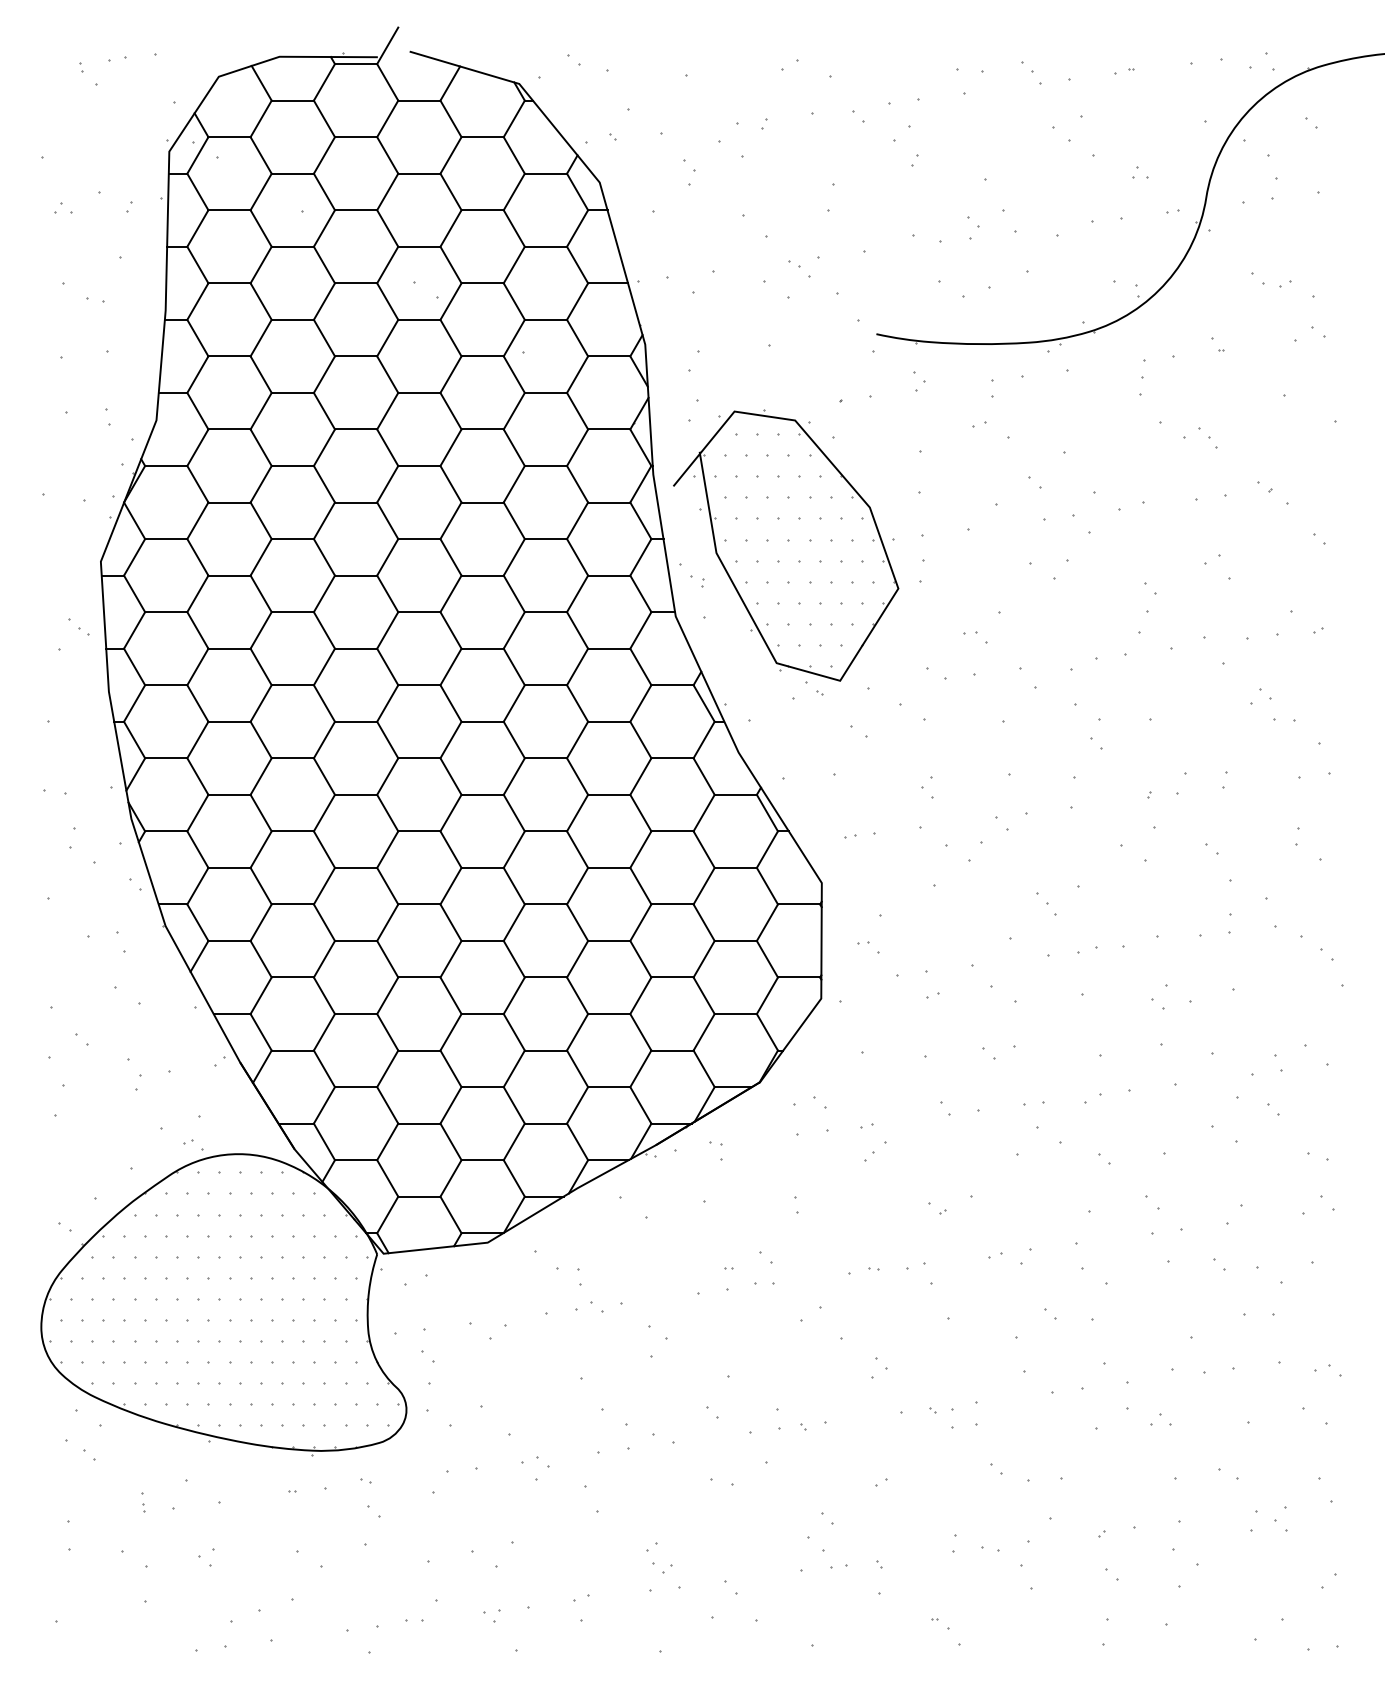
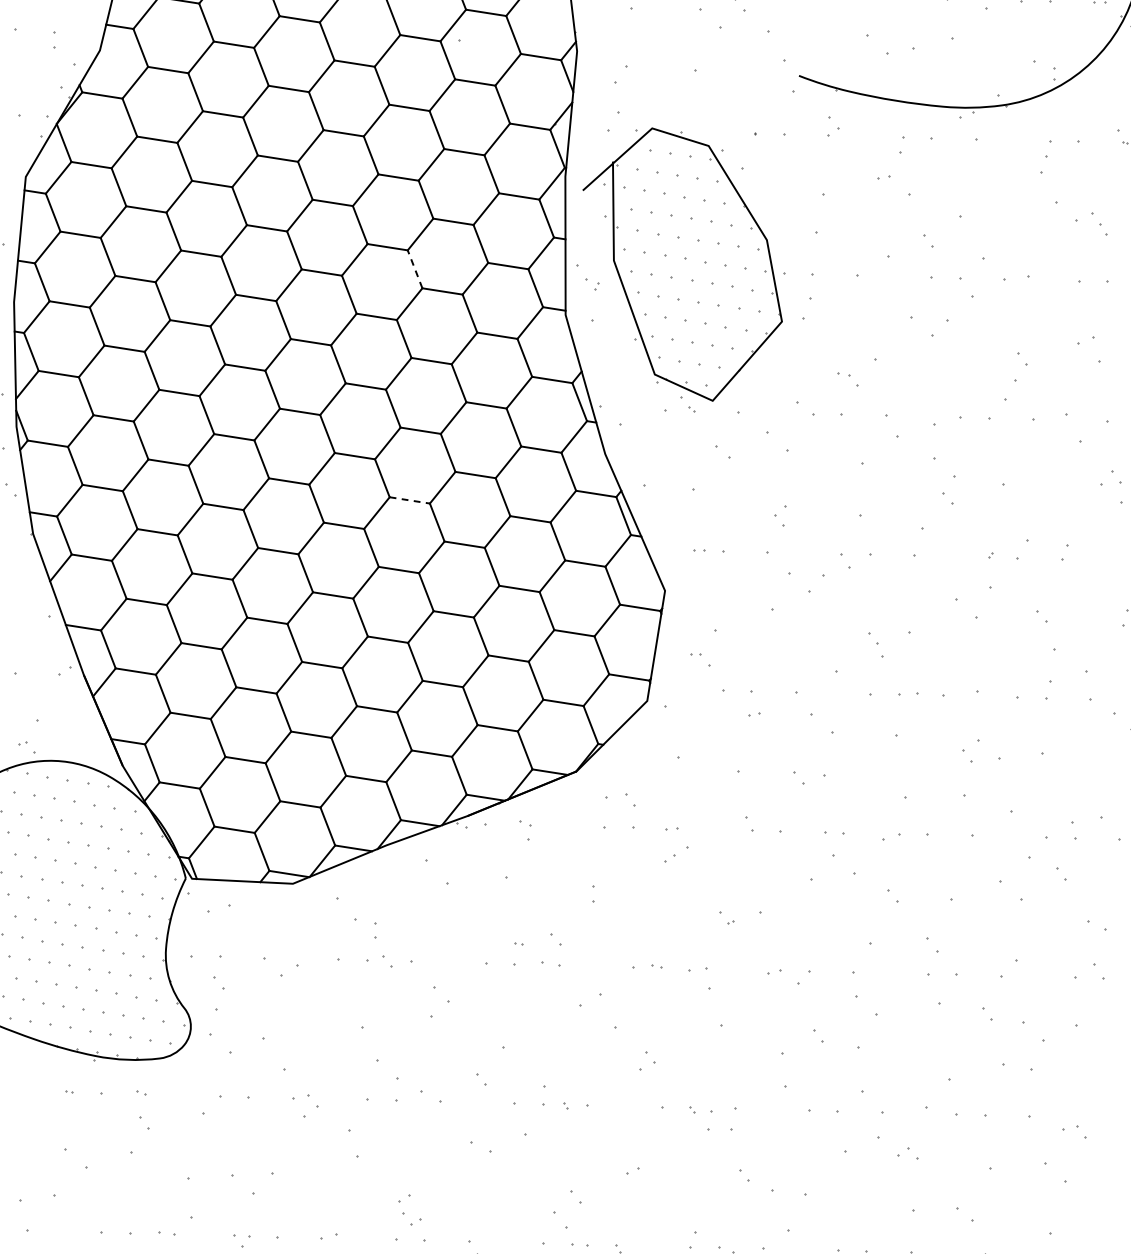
line: (514, 593) -> (415, 268), solid -> dashed
line: (546, 831) -> (410, 500), solid -> dashed

